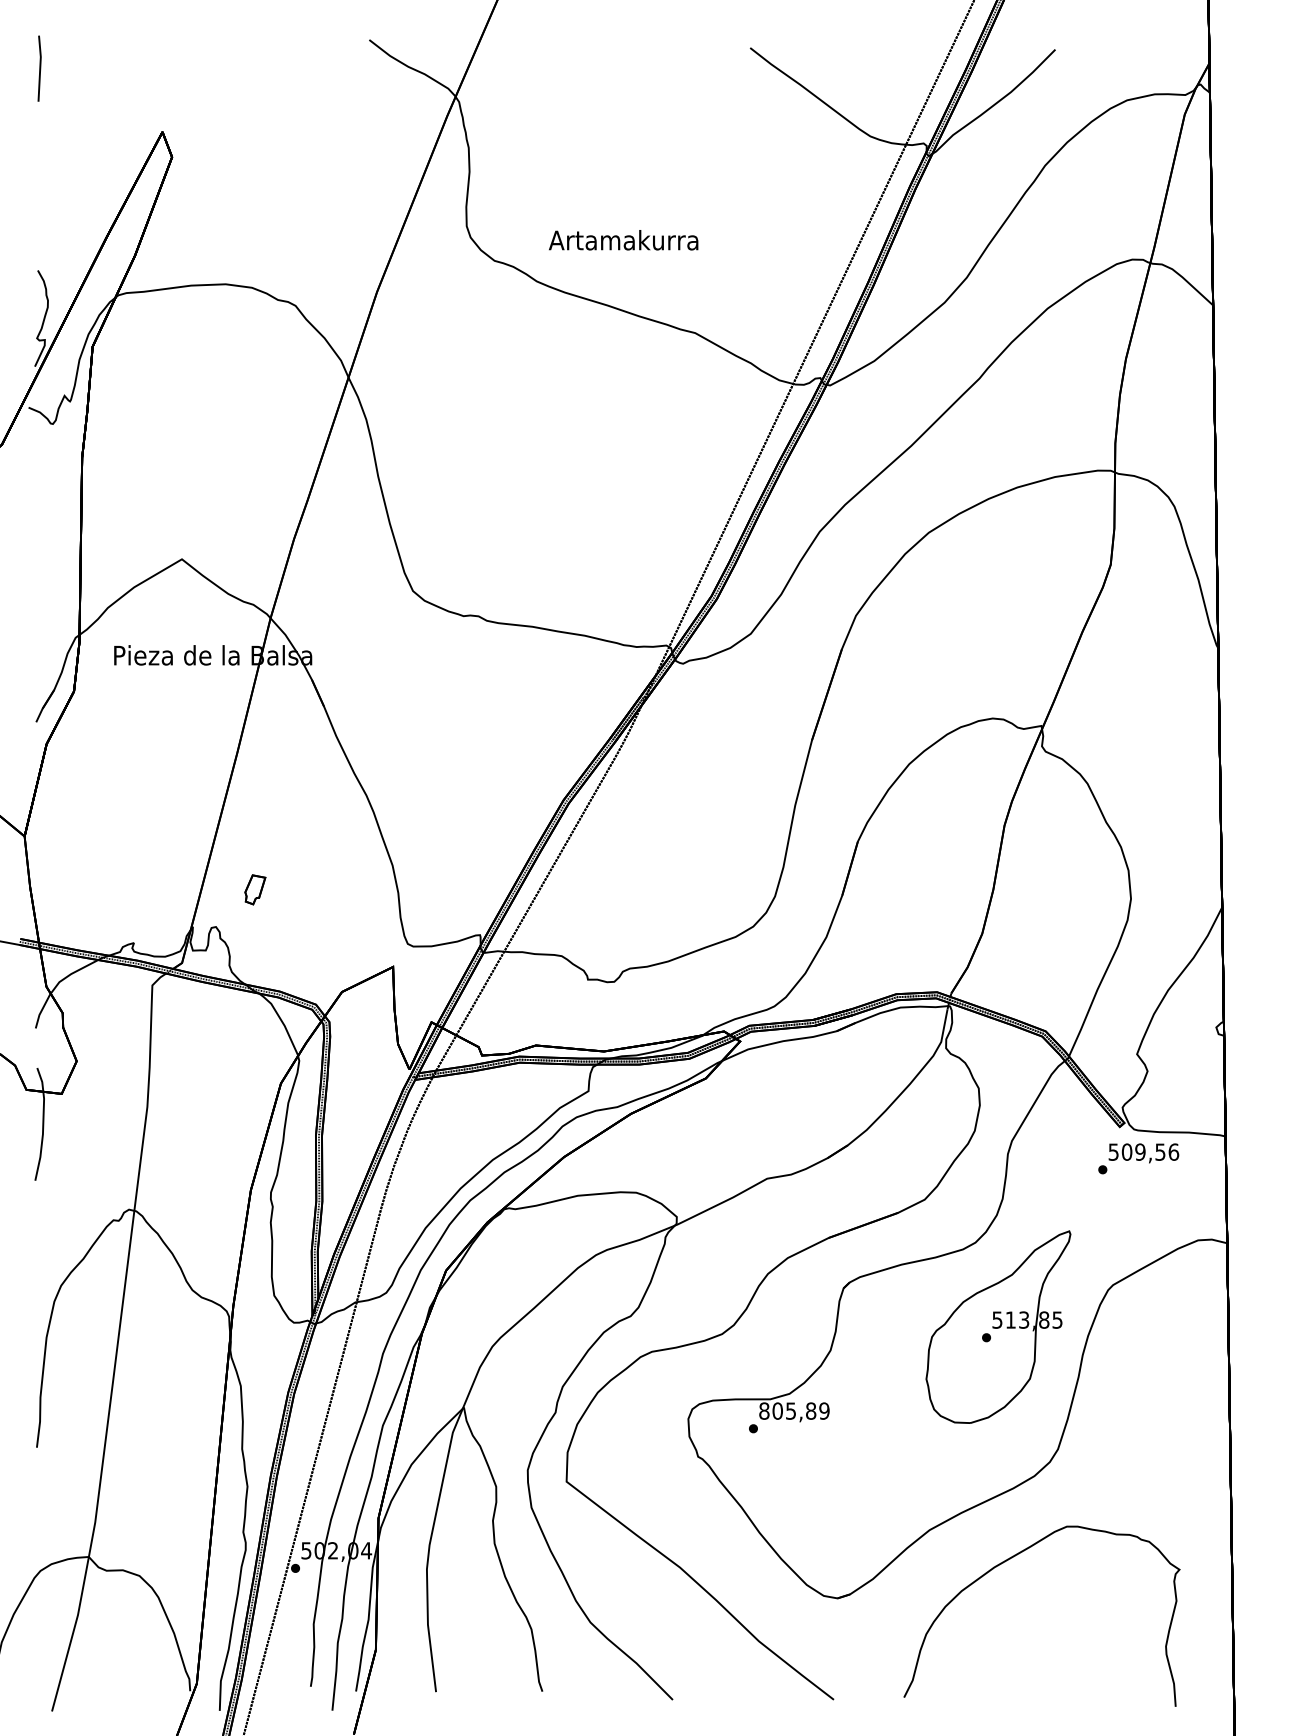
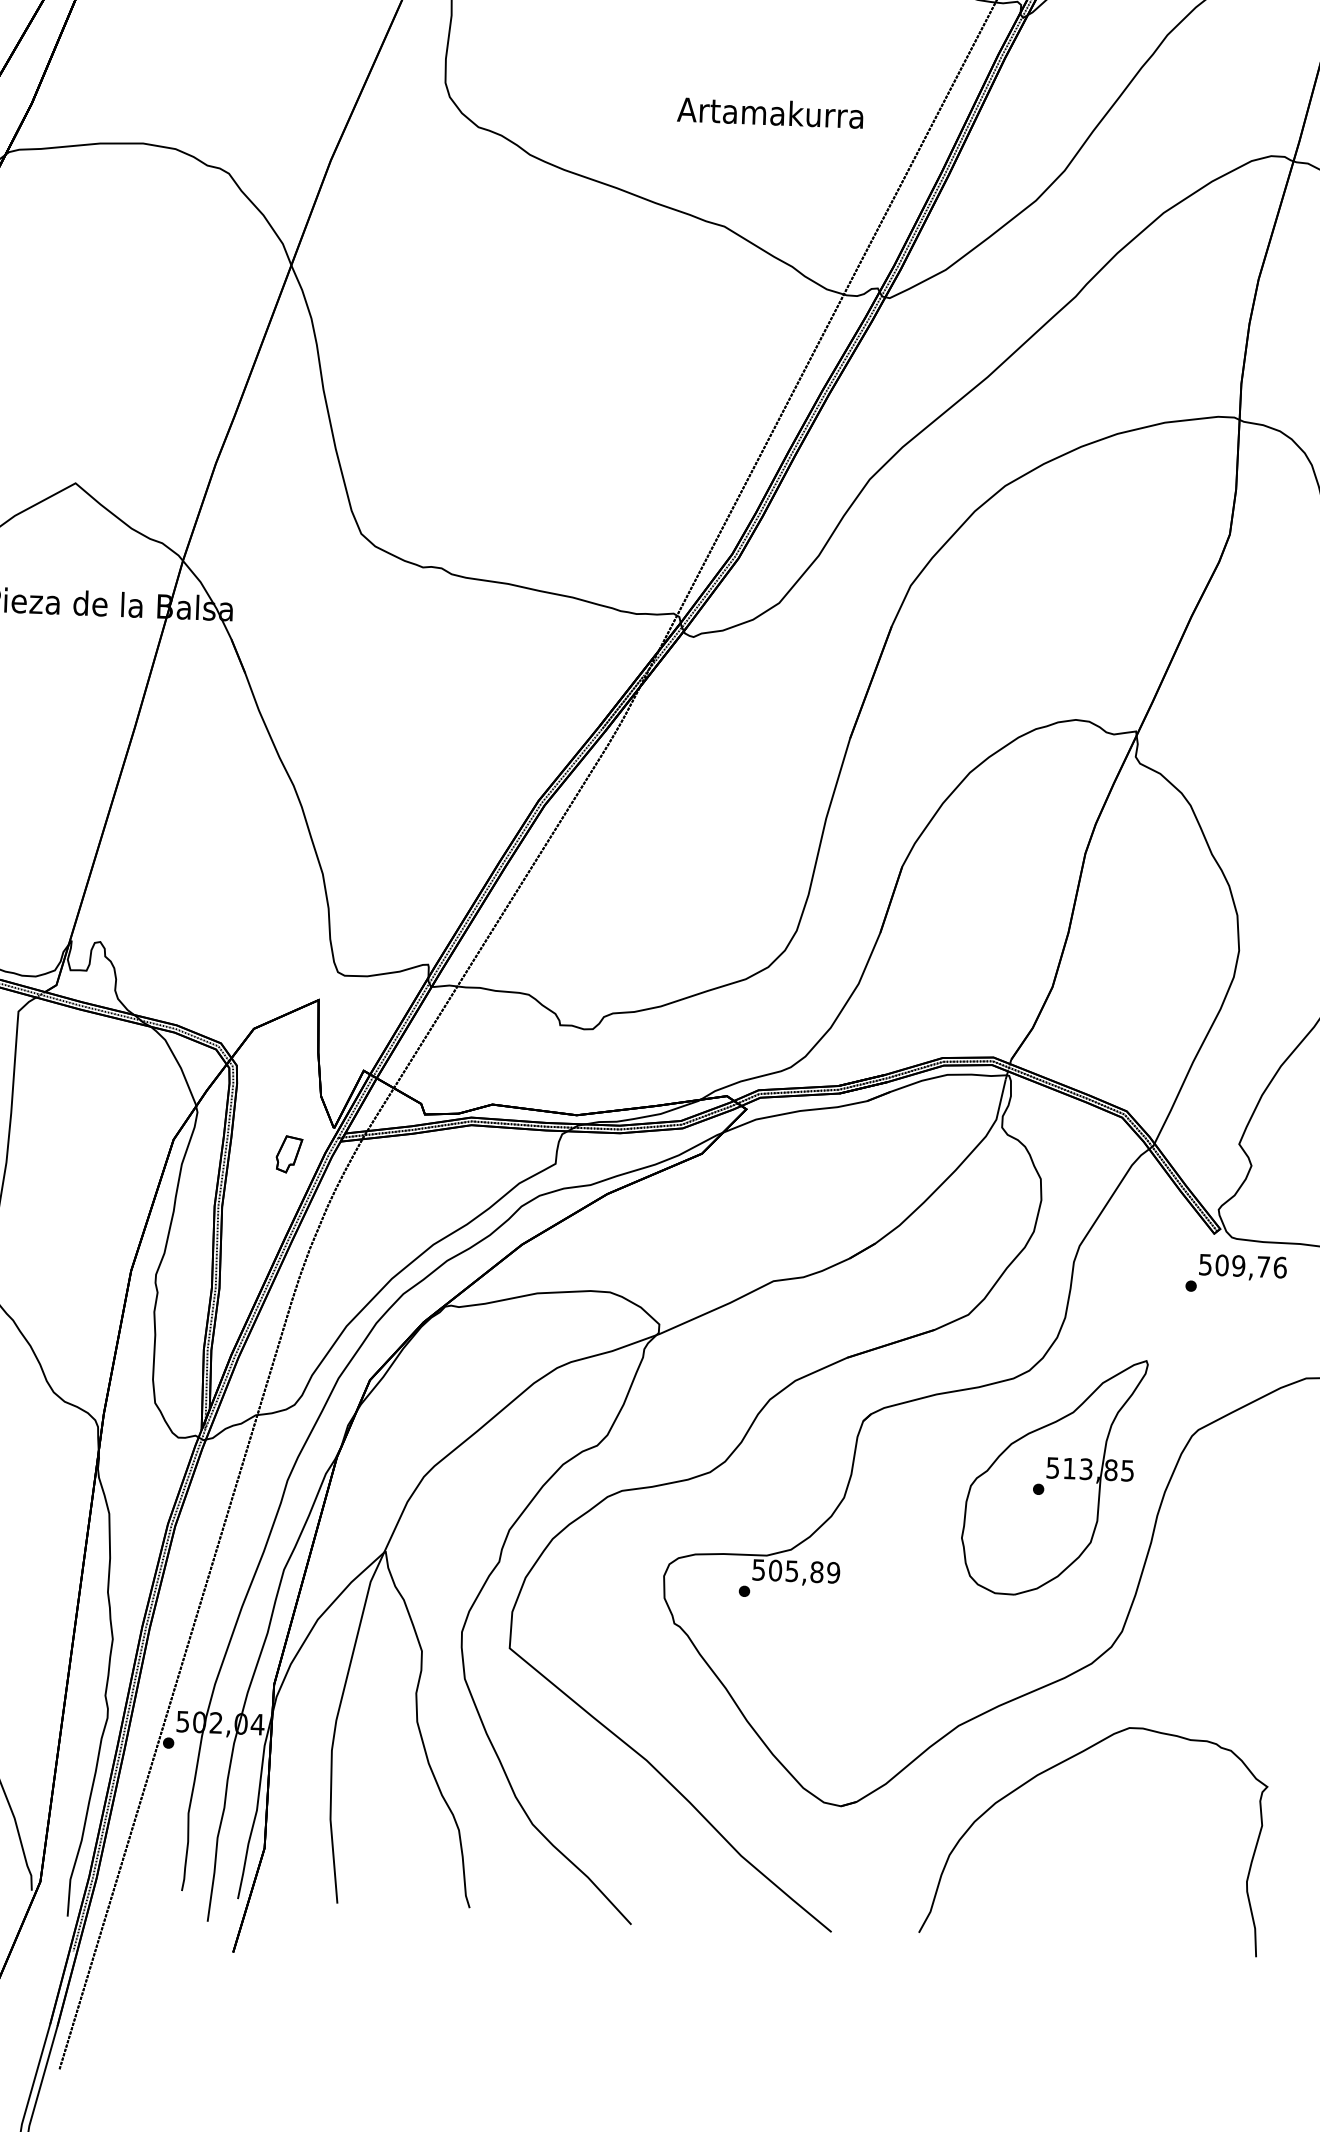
text: (623, 240) -> (770, 113), moved
part: (255, 889) -> (289, 1154), moved
text: (1160, 1151) -> (1263, 1266), 509,56 -> 509,76
text: (764, 1410) -> (759, 1569), 805,89 -> 505,89

